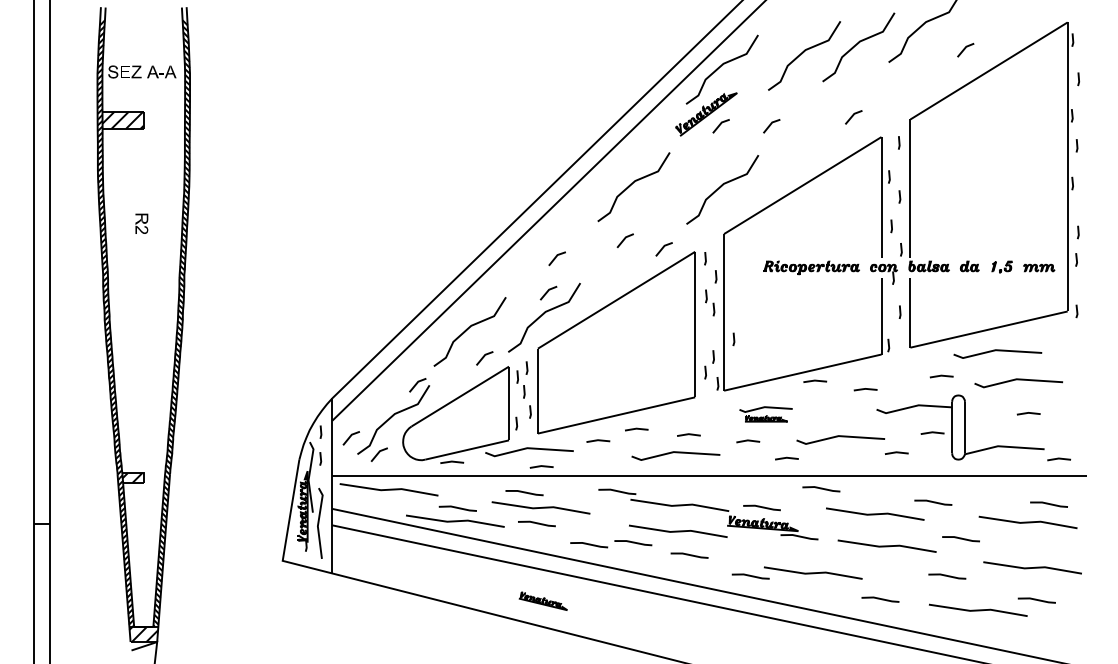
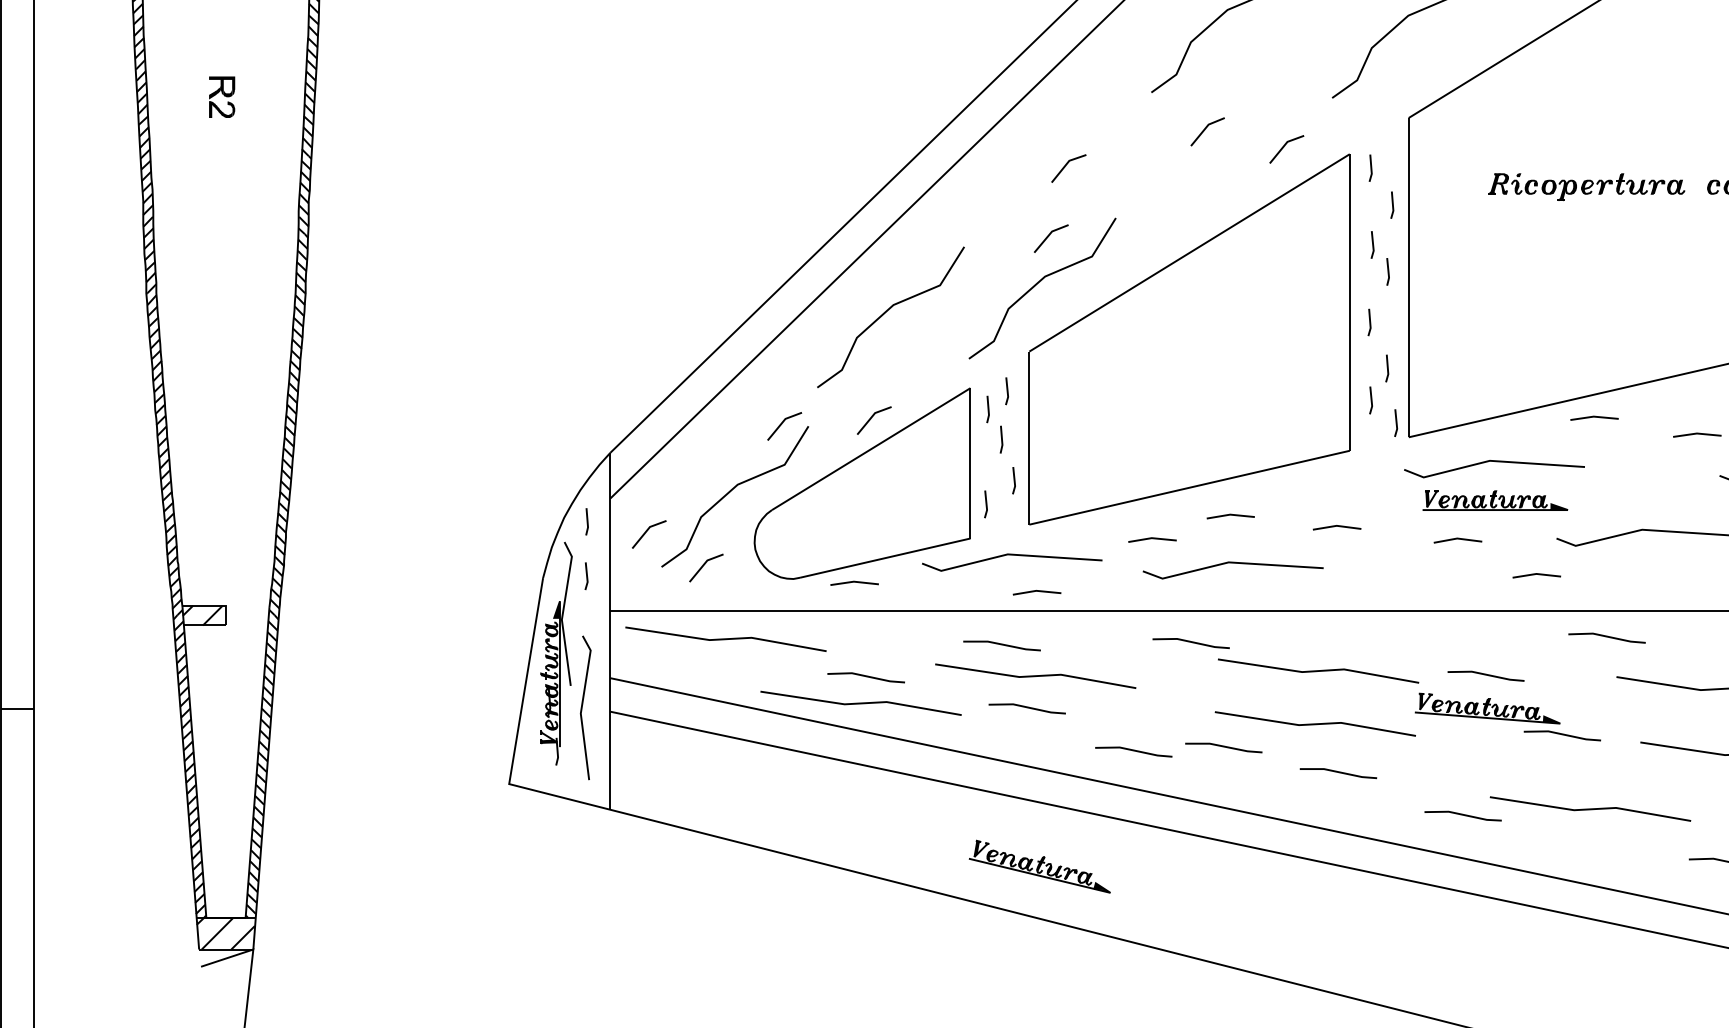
line: (733, 339) -> (1368, 322), moved
line: (484, 357) -> (873, 418), moved
part: (765, 414) -> (1493, 485), size x1.67
line: (675, 453) -> (1232, 565), moved
part: (543, 600) -> (1040, 864), size x1.43

